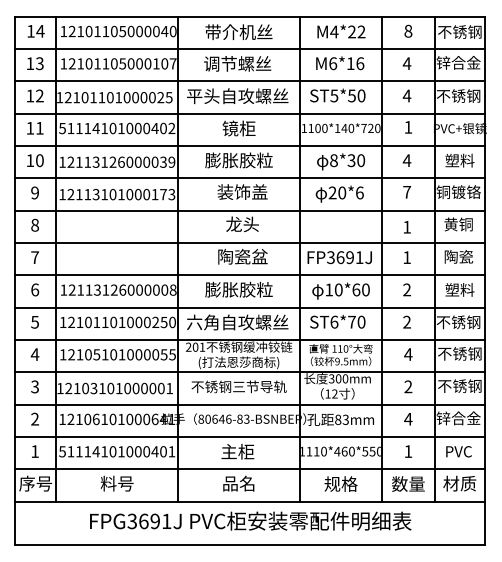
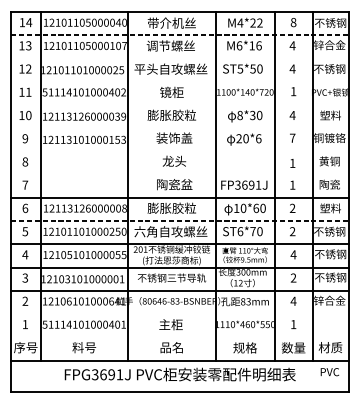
line: (250, 49) -> (180, 35), solid -> dashed
line: (250, 81) -> (180, 58), removed
line: (250, 113) -> (180, 81), removed
line: (250, 146) -> (180, 105), removed
line: (250, 178) -> (180, 128), removed
text: (163, 194) -> (117, 139), 12113101000173 -> 12113101000153
line: (250, 210) -> (180, 151), removed
line: (250, 243) -> (180, 175), removed
line: (250, 307) -> (180, 221), solid -> dashed
line: (250, 437) -> (180, 314), removed
text: (458, 451) -> (329, 371), moved
line: (250, 469) -> (180, 337), removed

